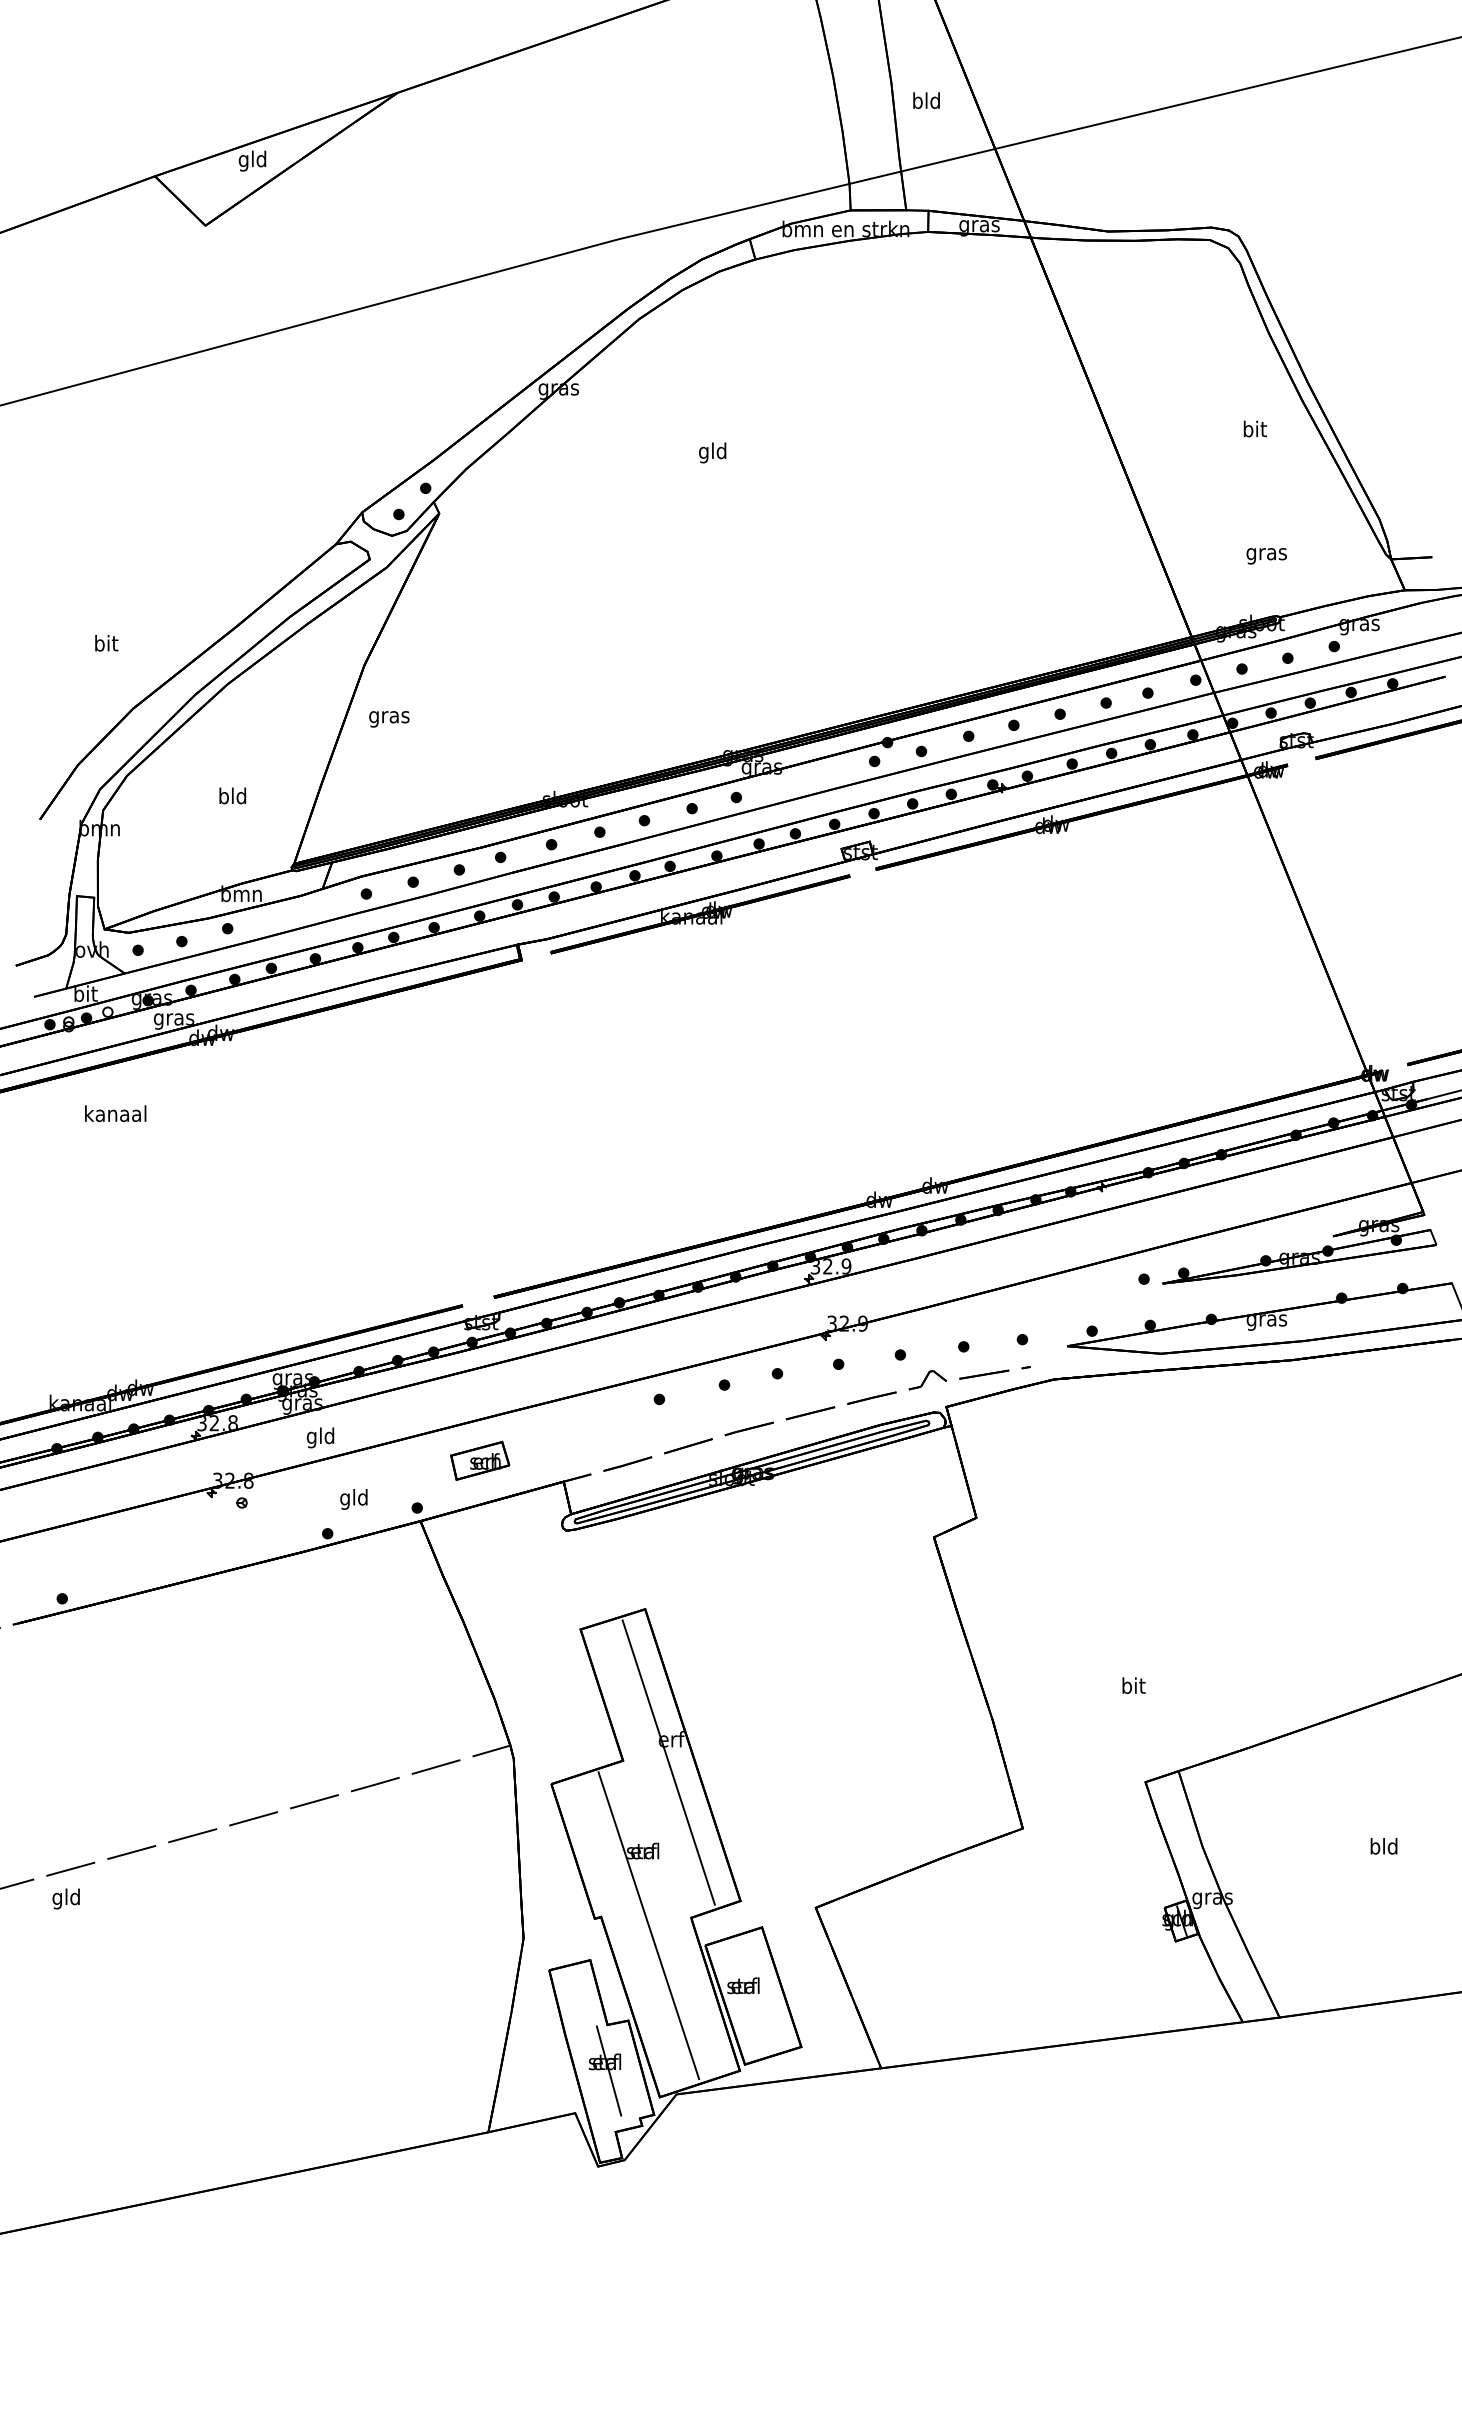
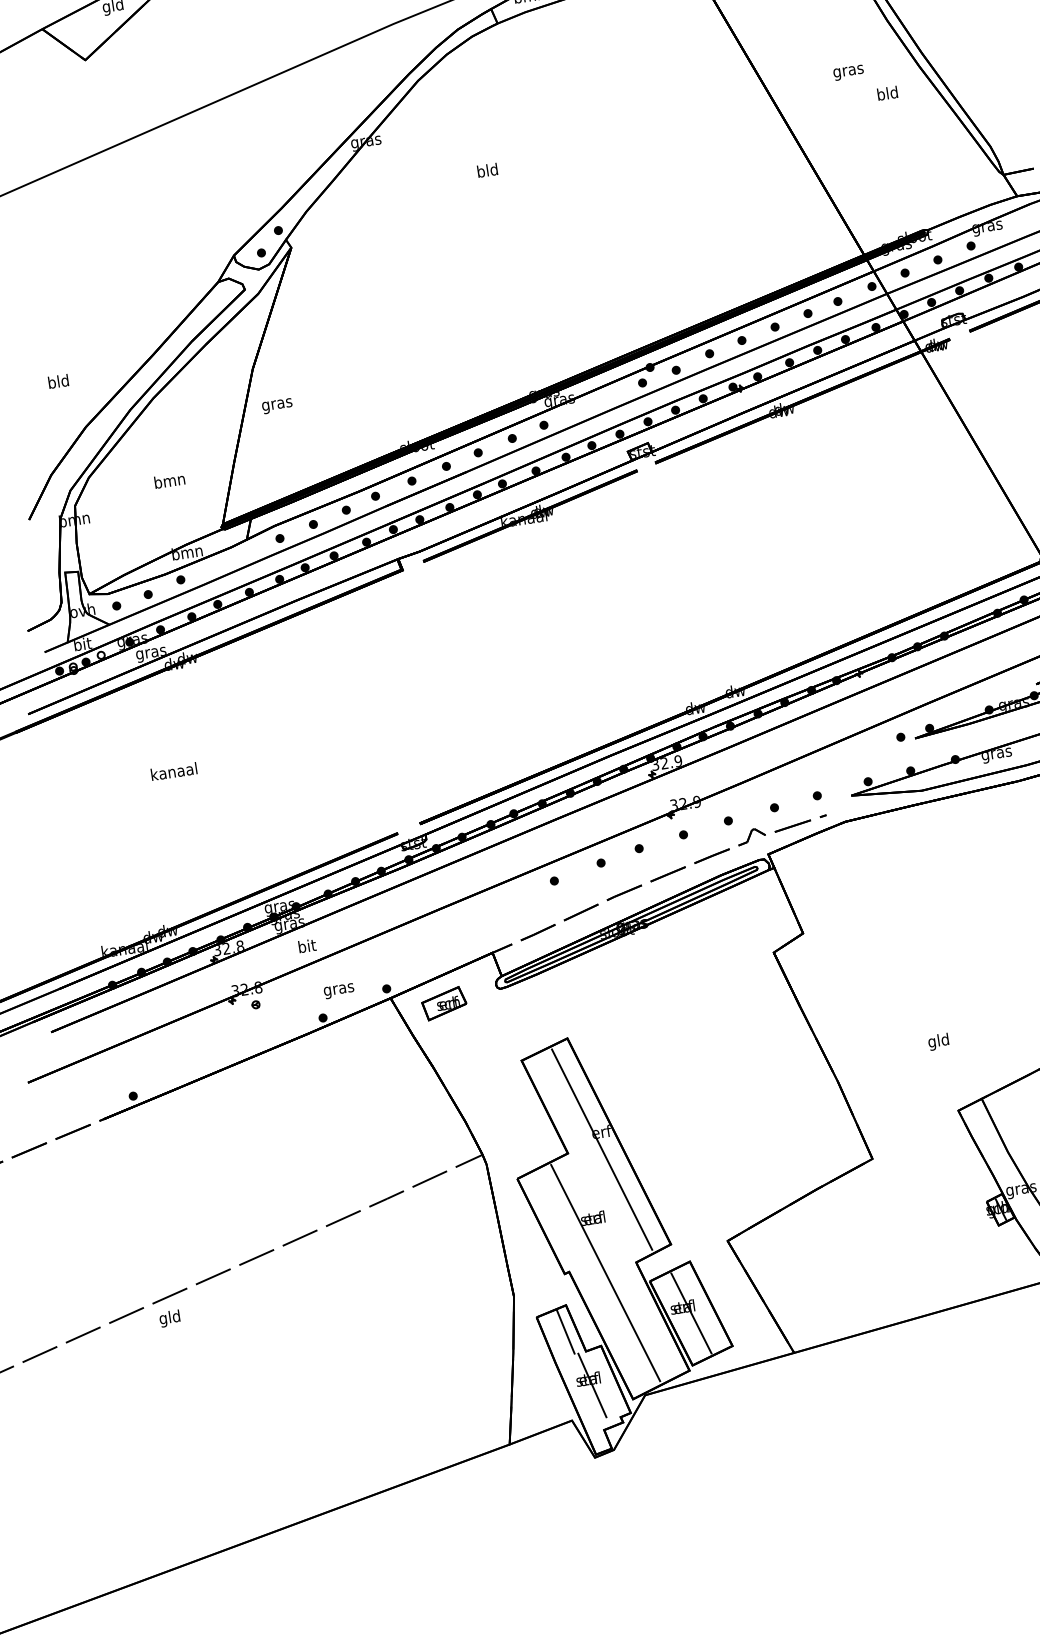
text: (1254, 428) -> (887, 92), bit -> bld
text: (704, 452) -> (481, 172), gld -> bld
text: (1266, 556) -> (848, 73), moved
text: (105, 643) -> (58, 381), bit -> bld
text: (232, 795) -> (169, 480), bld -> bmn
text: (115, 1113) -> (173, 771), moved
text: (320, 1437) -> (306, 947), gld -> bit
part: (480, 1460) -> (444, 1003), moved
text: (354, 1499) -> (339, 989), gld -> gras
text: (1132, 1687) -> (938, 1041), bit -> gld
line: (584, 1995) -> (565, 1332), added
line: (753, 1995) -> (691, 1313), added

